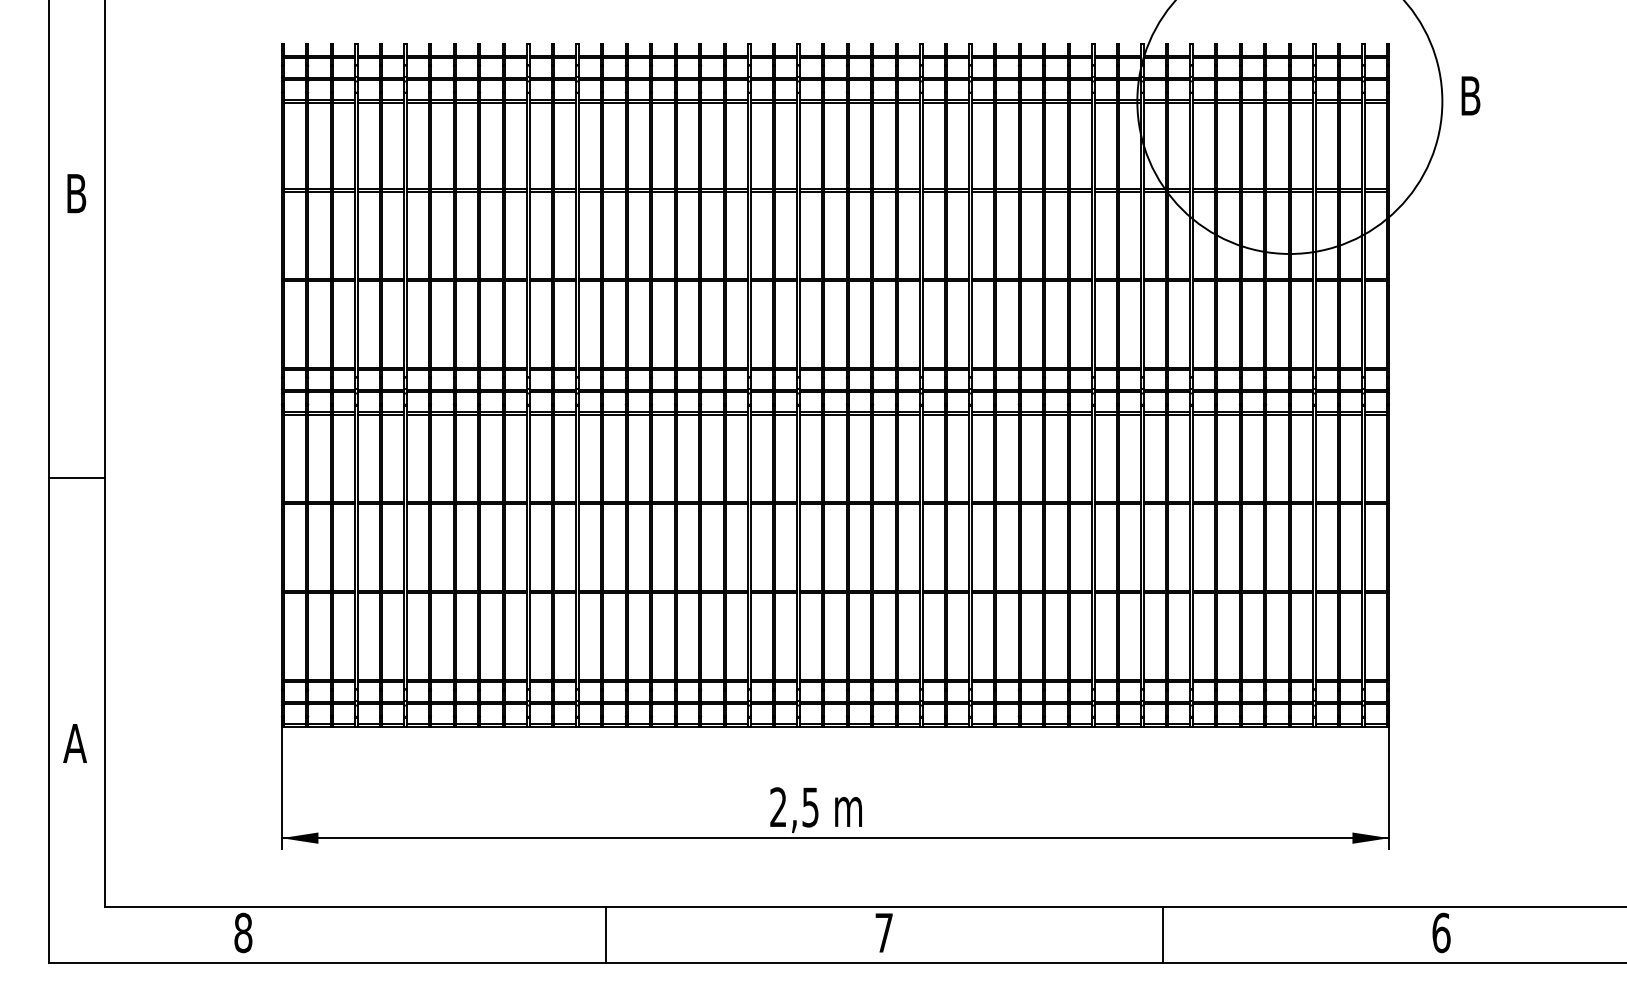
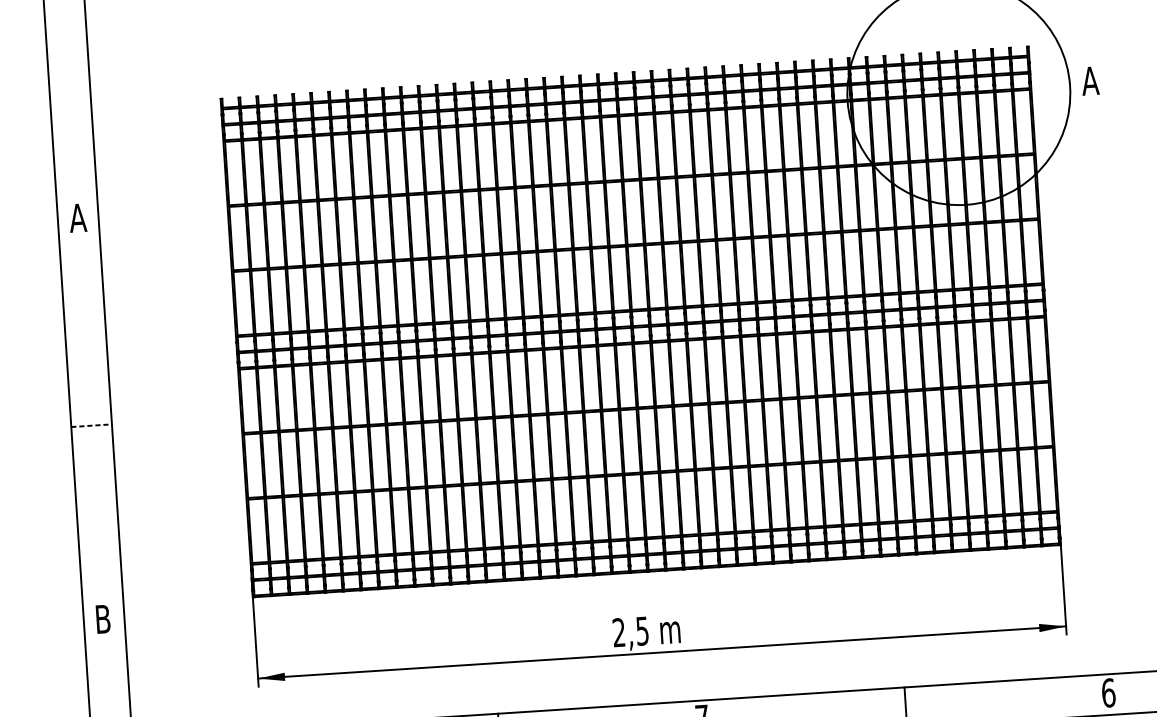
text: (1470, 95) -> (1090, 80), B -> A
text: (76, 193) -> (78, 217), B -> A
line: (76, 478) -> (91, 425), solid -> dashed
text: (74, 743) -> (102, 619), A -> B

